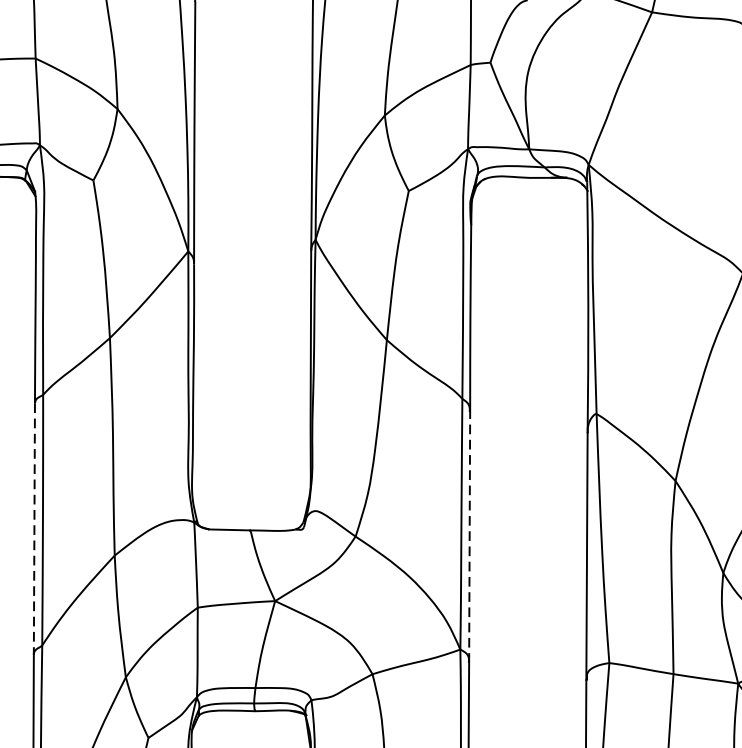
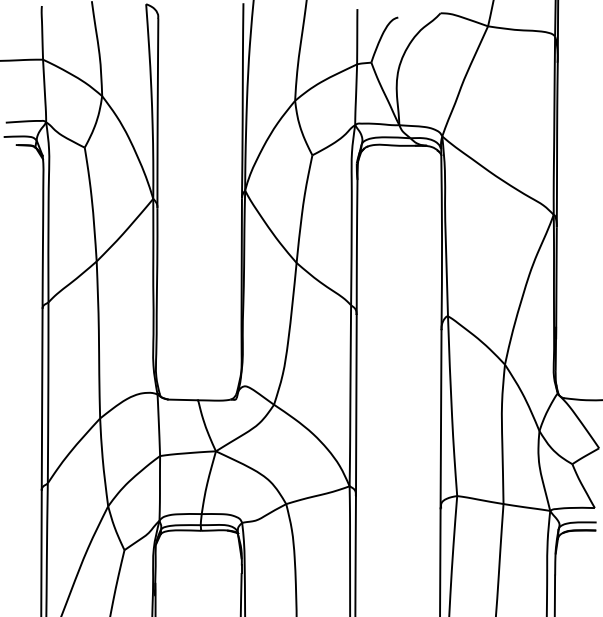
line: (34, 529) -> (42, 399), dashed -> solid
line: (469, 537) -> (356, 405), dashed -> solid

